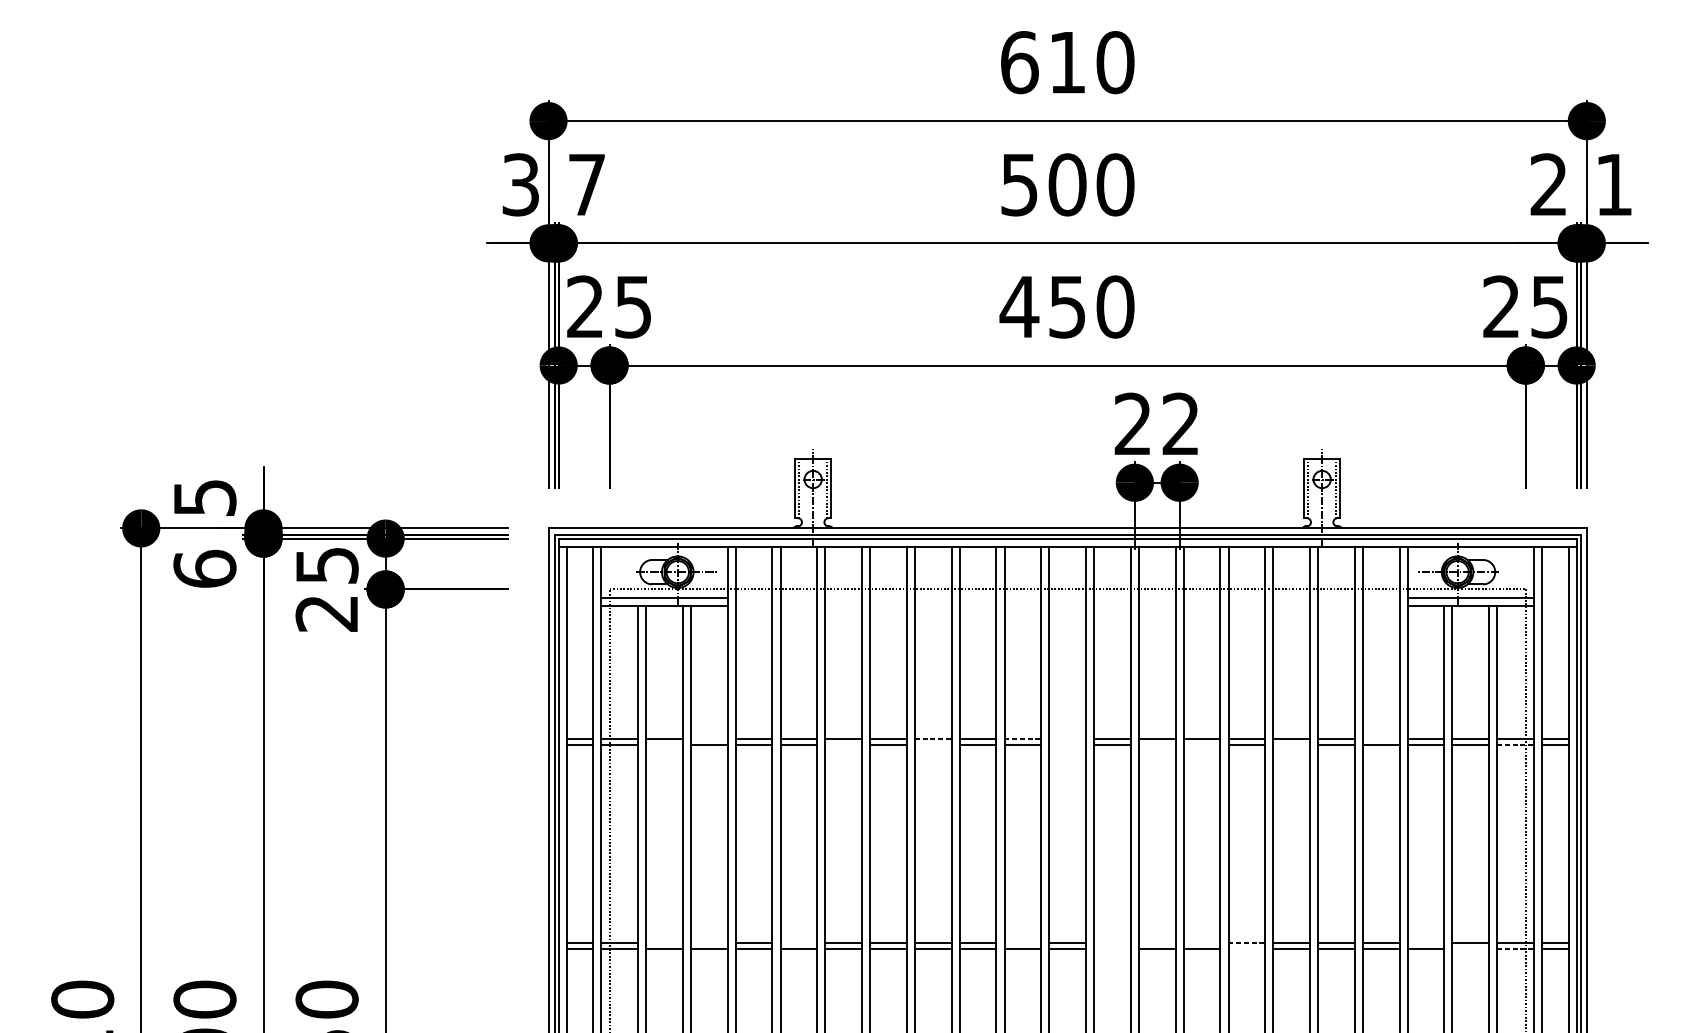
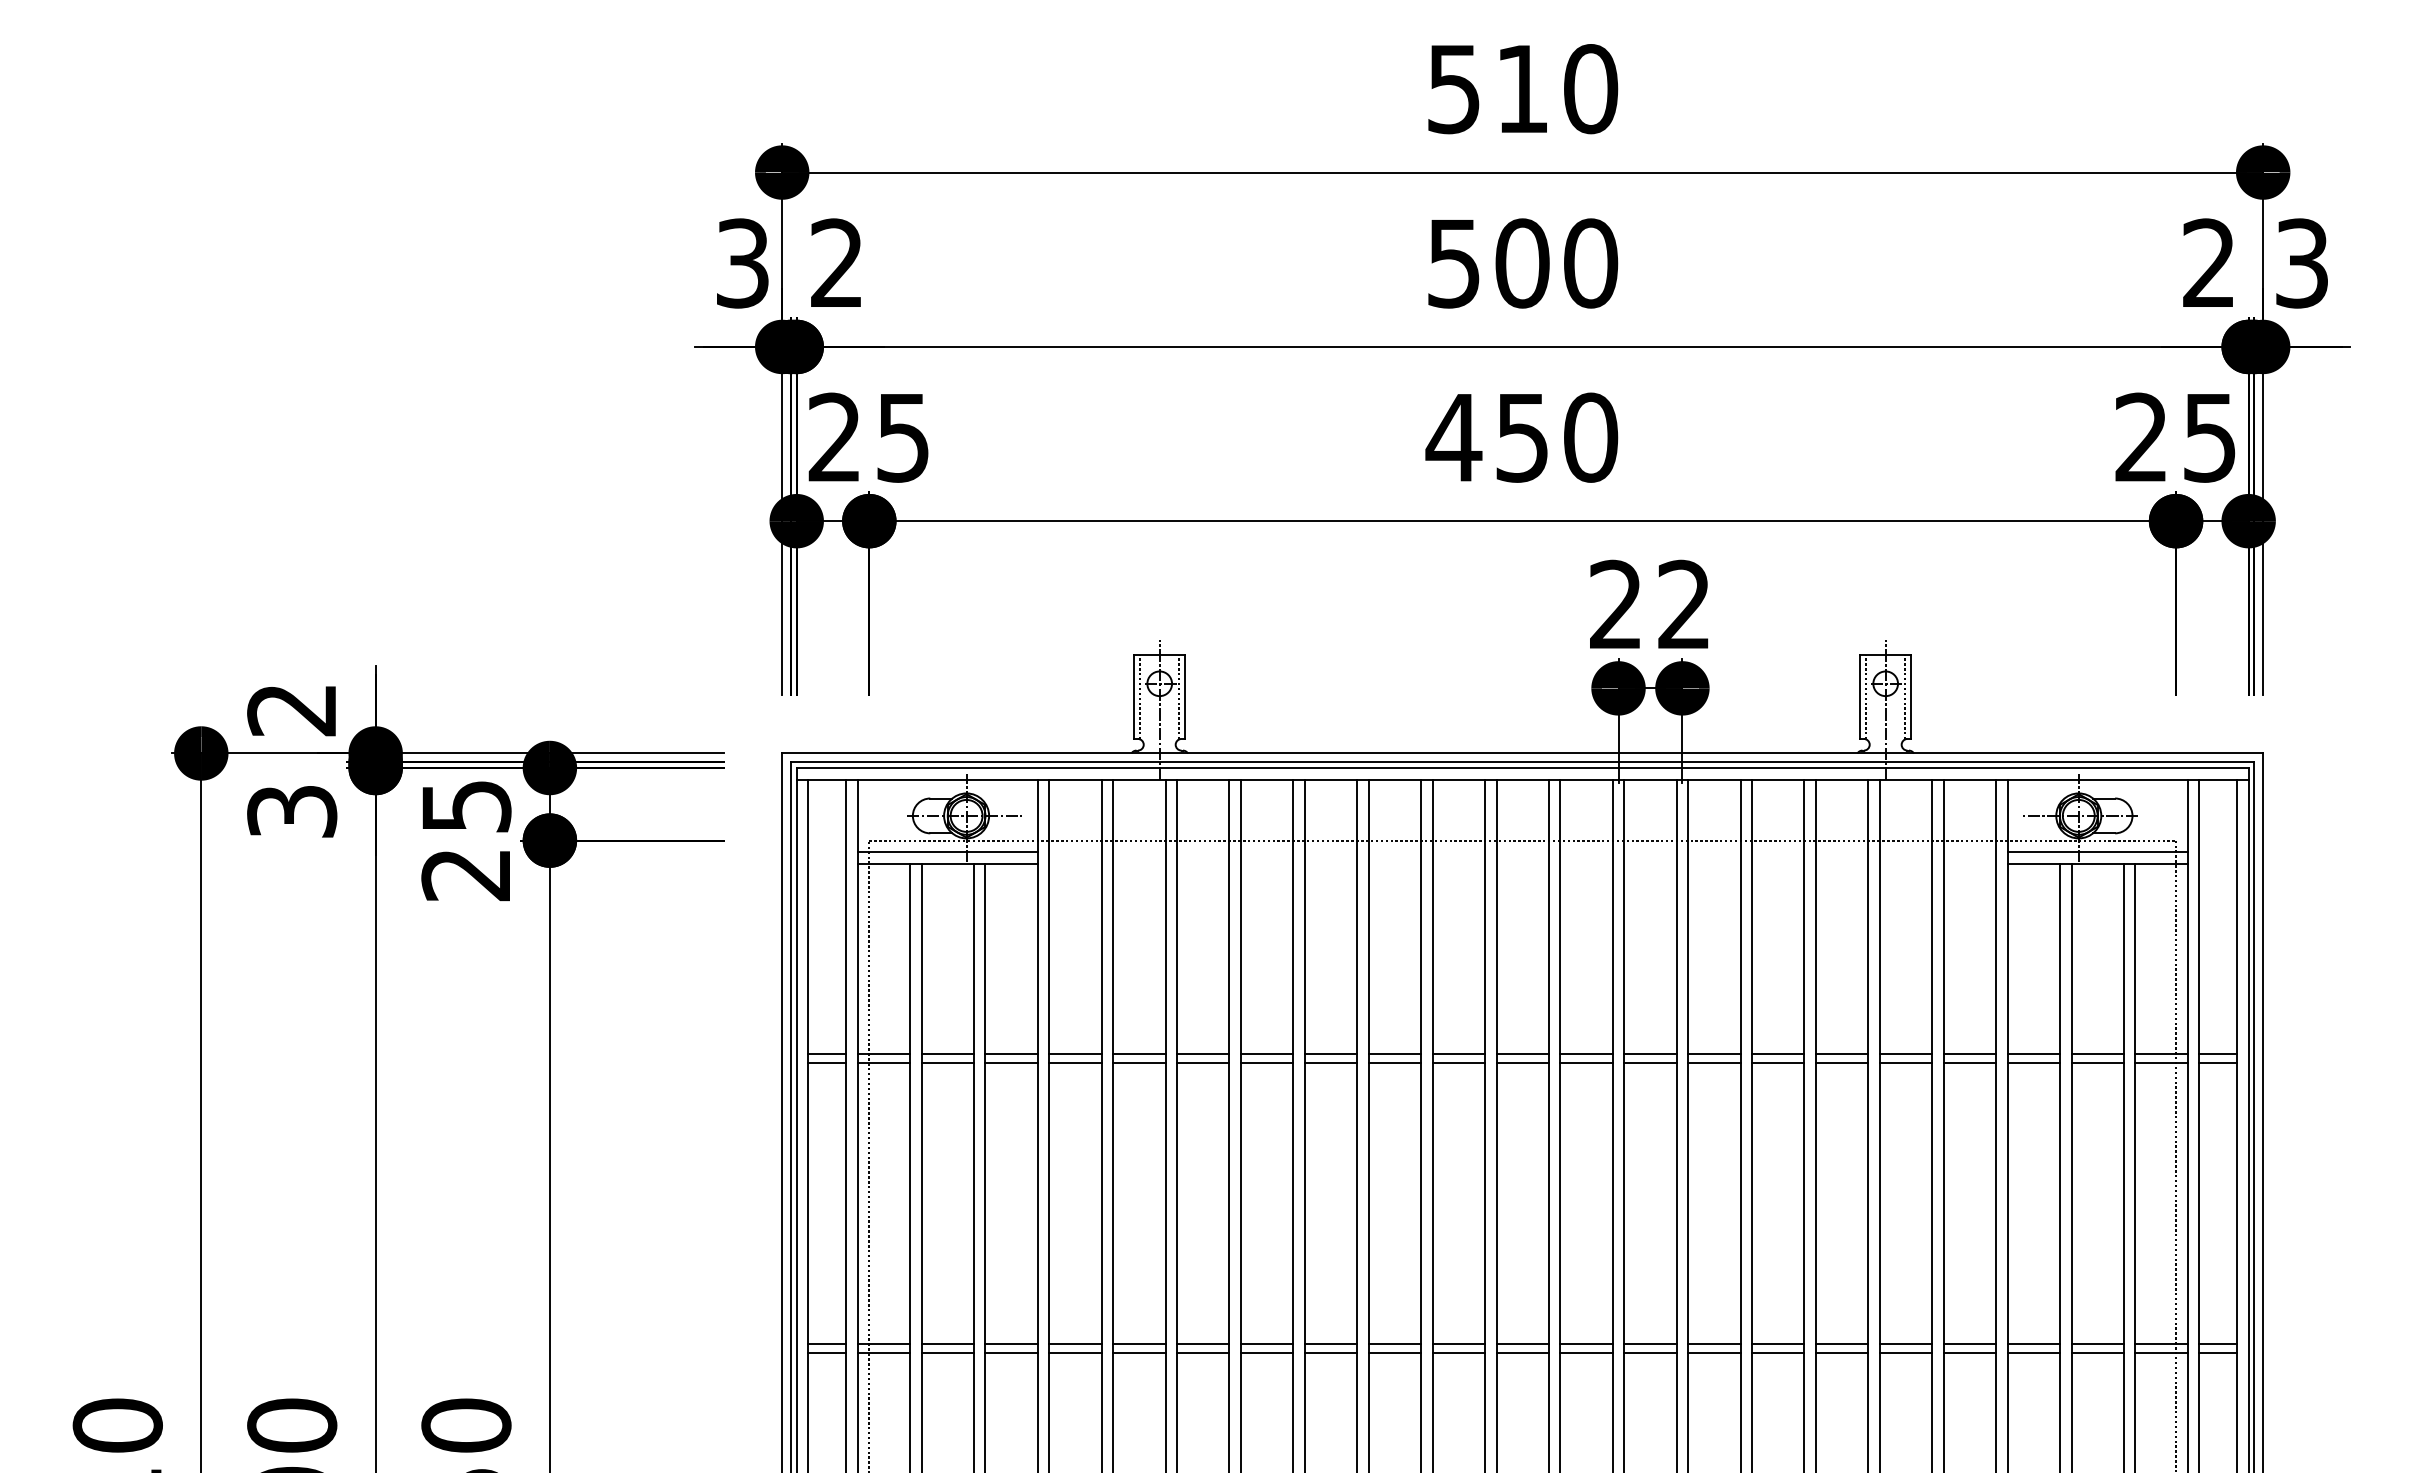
text: (1019, 62) -> (1454, 89), 610 -> 510
text: (586, 184) -> (836, 262), 7 -> 2
text: (1613, 184) -> (2301, 263), 1 -> 3
text: (205, 498) -> (292, 710), 5 -> 2
text: (205, 569) -> (292, 811), 6 -> 3
line: (709, 739) -> (1011, 1054), added
line: (933, 739) -> (1331, 1054), dashed -> solid
line: (1023, 739) -> (1459, 1054), dashed -> solid
line: (1067, 739) -> (1522, 1054), added
line: (1380, 739) -> (1969, 1054), added
line: (664, 745) -> (947, 1062), added
line: (843, 745) -> (1203, 1062), added
line: (932, 745) -> (1330, 1062), added
line: (1067, 745) -> (1522, 1062), added
line: (1157, 745) -> (1650, 1062), added
line: (1202, 745) -> (1714, 1062), added
line: (1291, 745) -> (1841, 1062), added
line: (1516, 745) -> (2162, 1062), dashed -> solid
line: (664, 942) -> (947, 1344), added
line: (709, 942) -> (1011, 1344), added
line: (799, 942) -> (1139, 1344), added
line: (1022, 942) -> (1458, 1344), added
line: (1112, 942) -> (1586, 1344), added
line: (1157, 942) -> (1650, 1344), added
line: (1202, 942) -> (1714, 1344), added
line: (1247, 942) -> (1778, 1344), dashed -> solid
line: (1425, 942) -> (2033, 1344), added
line: (1112, 949) -> (1586, 1353), added
line: (1247, 949) -> (1778, 1353), added
line: (1470, 949) -> (2097, 1353), added
line: (1516, 949) -> (2162, 1353), dashed -> solid

